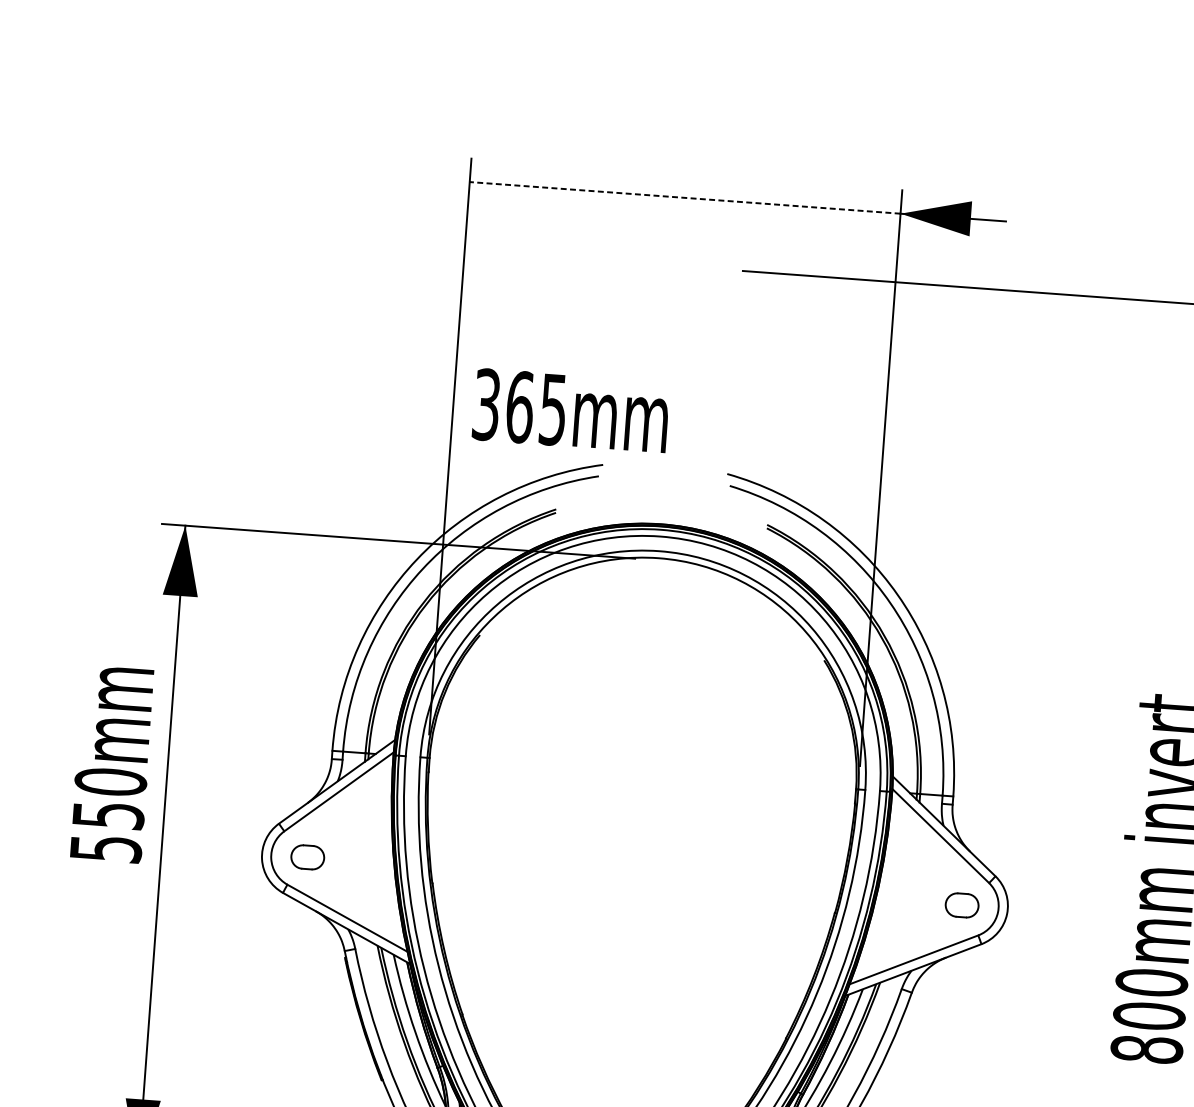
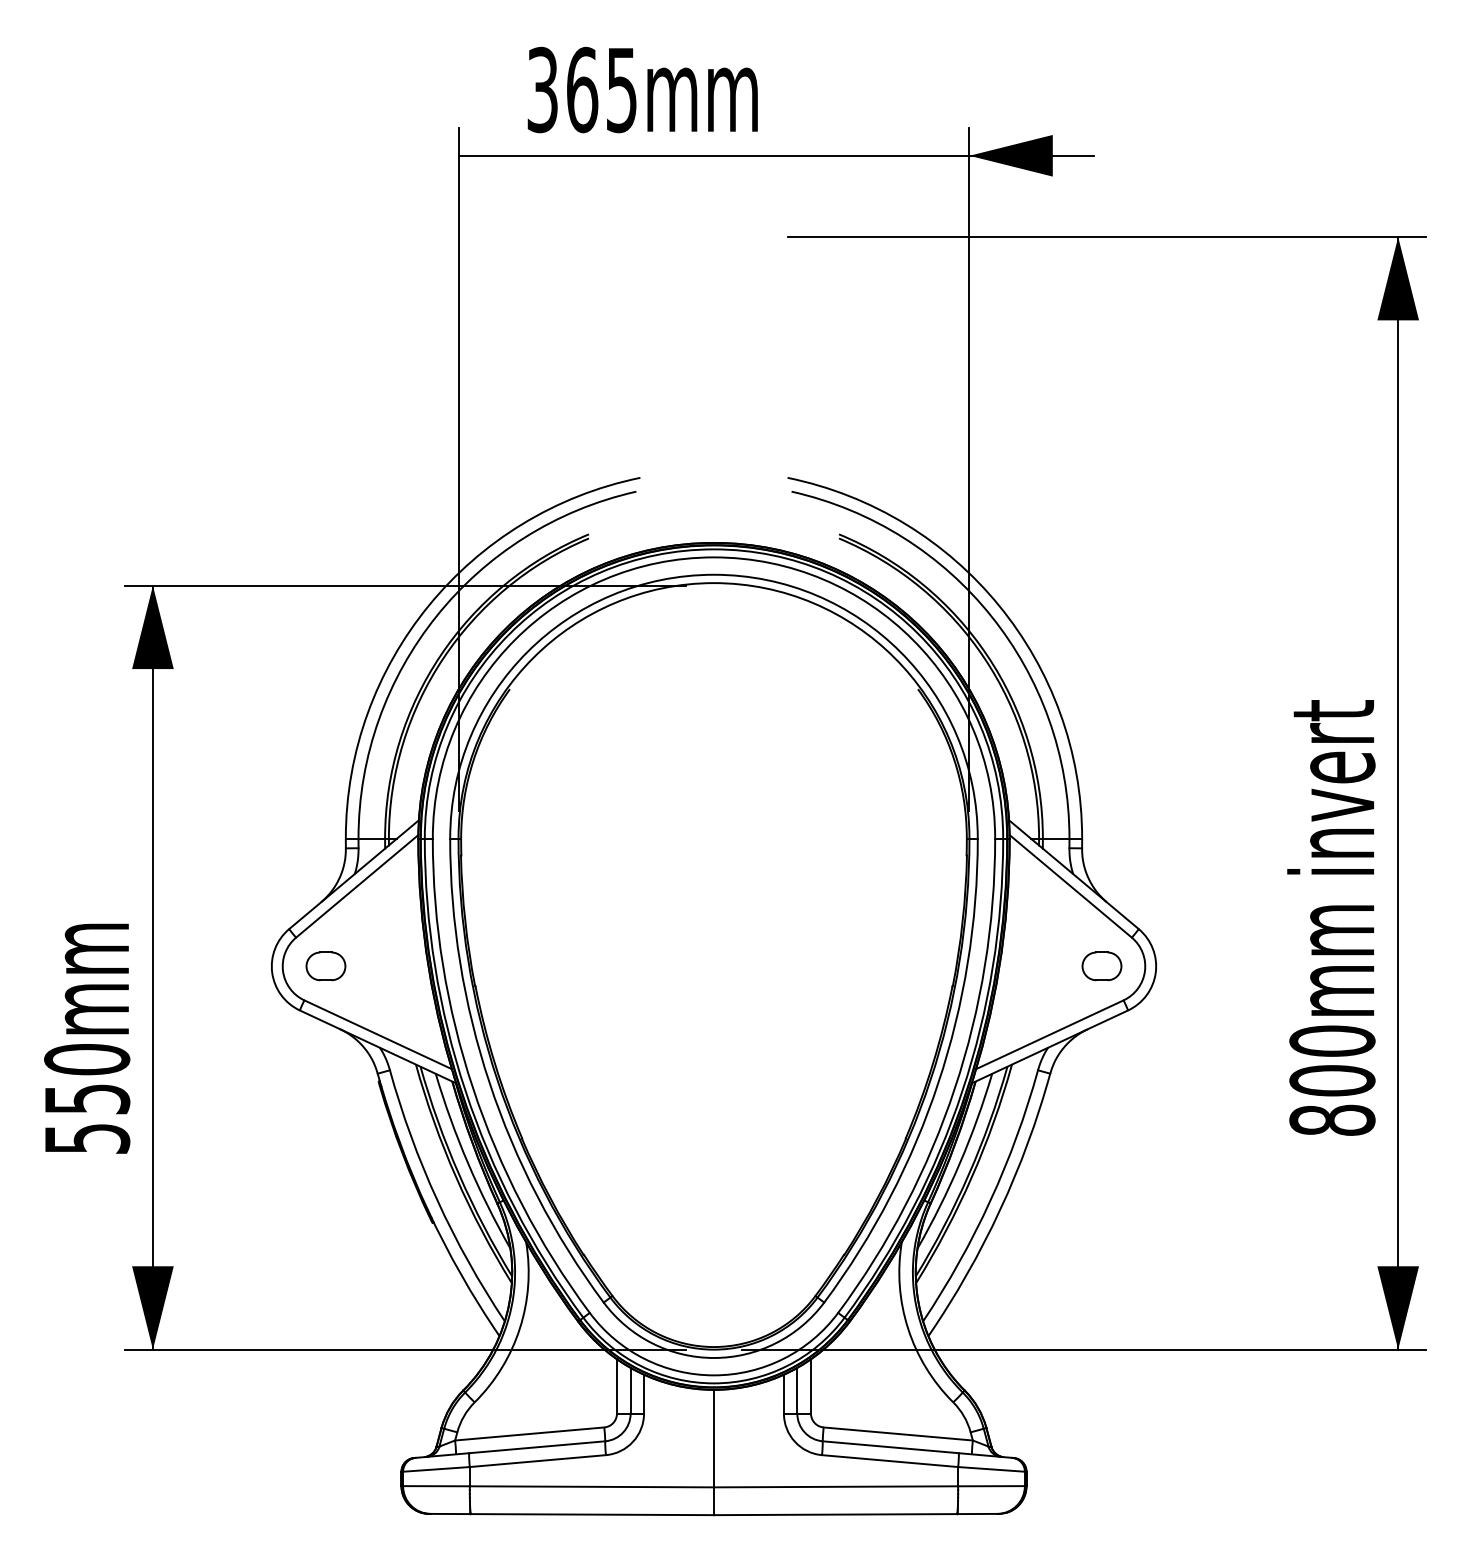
line: (684, 197) -> (713, 155), dashed -> solid
text: (570, 410) -> (642, 89), moved
text: (112, 764) -> (87, 1038), moved

